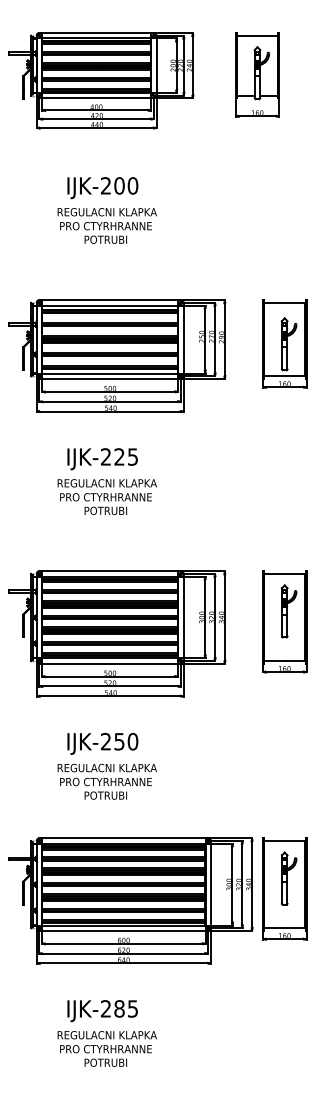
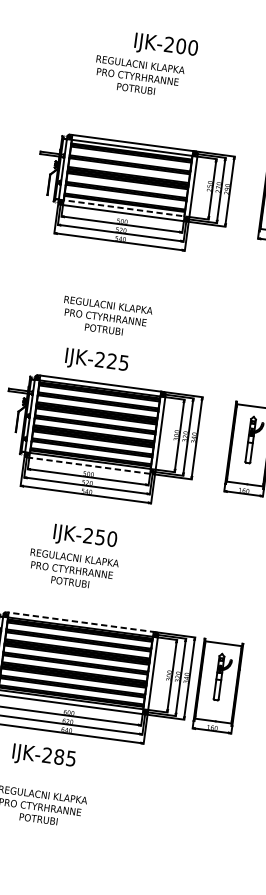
text: (102, 188) -> (165, 46), moved
line: (110, 373) -> (124, 208), solid -> dashed
text: (102, 459) -> (96, 361), moved
line: (110, 663) -> (90, 465), solid -> dashed
text: (102, 743) -> (85, 537), moved
line: (123, 838) -> (80, 622), solid -> dashed
text: (102, 1011) -> (43, 757), moved

